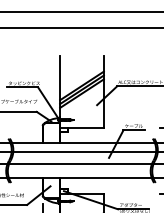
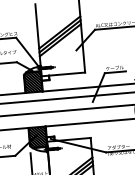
hatch: (51, 133) -> (33, 82), added
hatch: (51, 188) -> (38, 137), added

